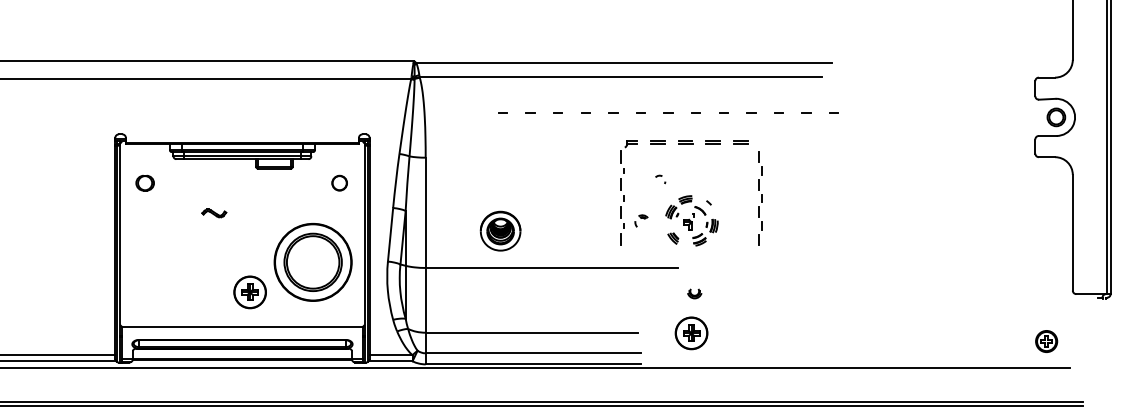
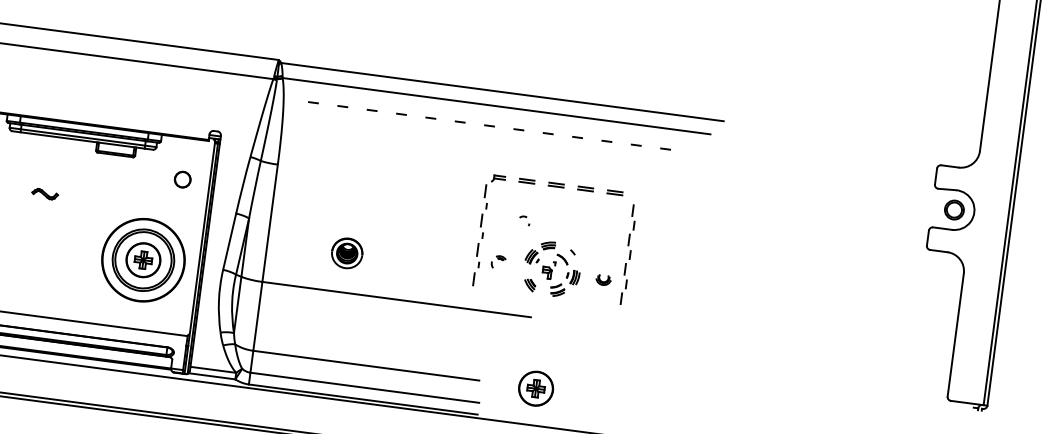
part: (668, 112) -> (489, 125), moved
part: (500, 231) -> (347, 253), size x0.71
part: (249, 292) -> (142, 260), moved
part: (694, 293) -> (603, 279), moved

